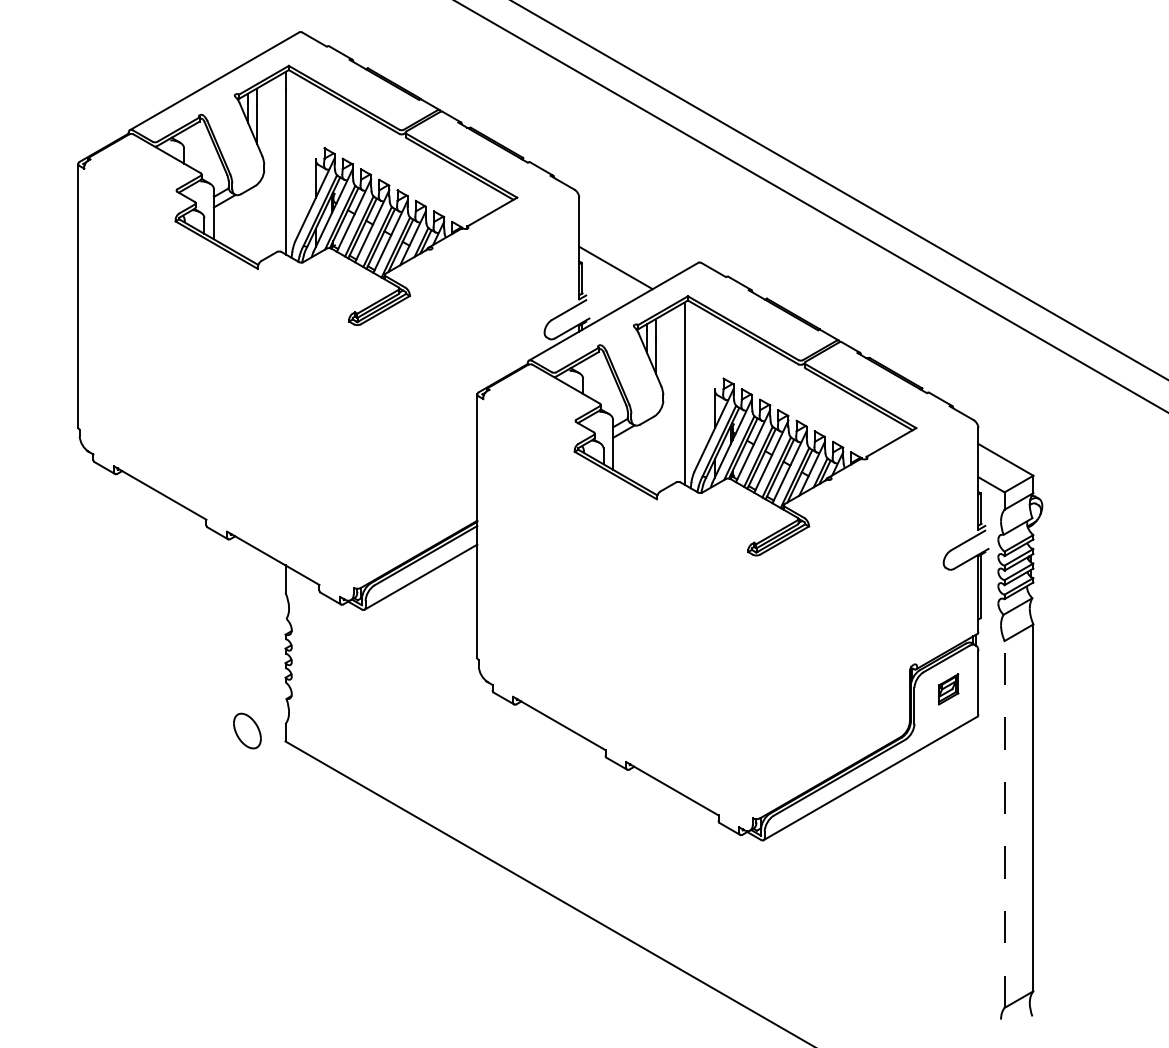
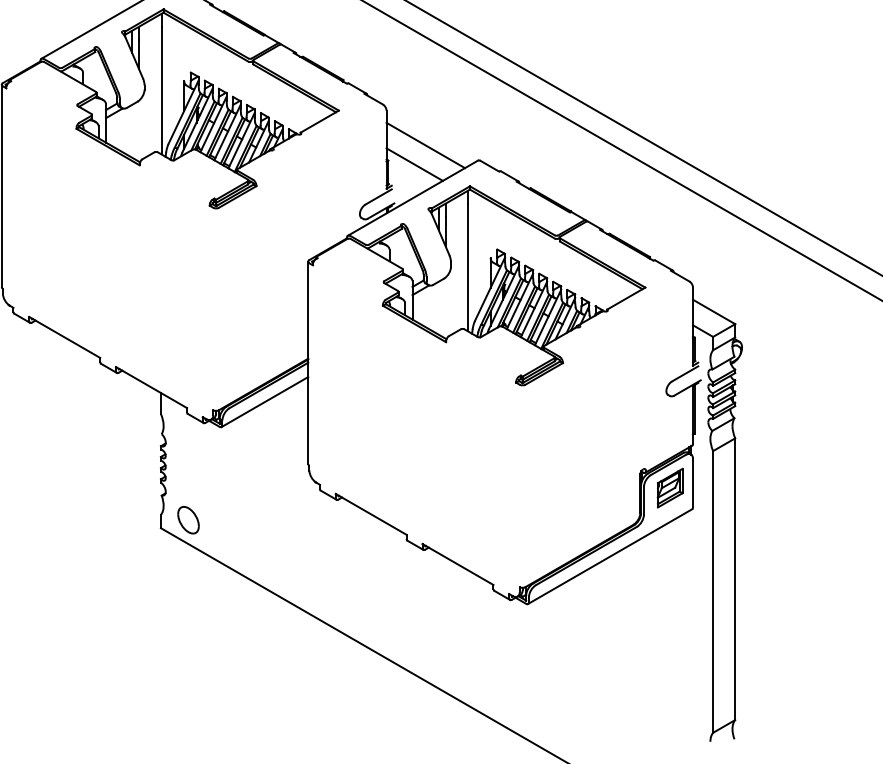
line: (630, 242) -> (425, 145), added
part: (948, 689) -> (670, 488), size x1.67
part: (247, 730) -> (188, 519), moved
line: (1004, 823) -> (713, 591), dashed -> solid

